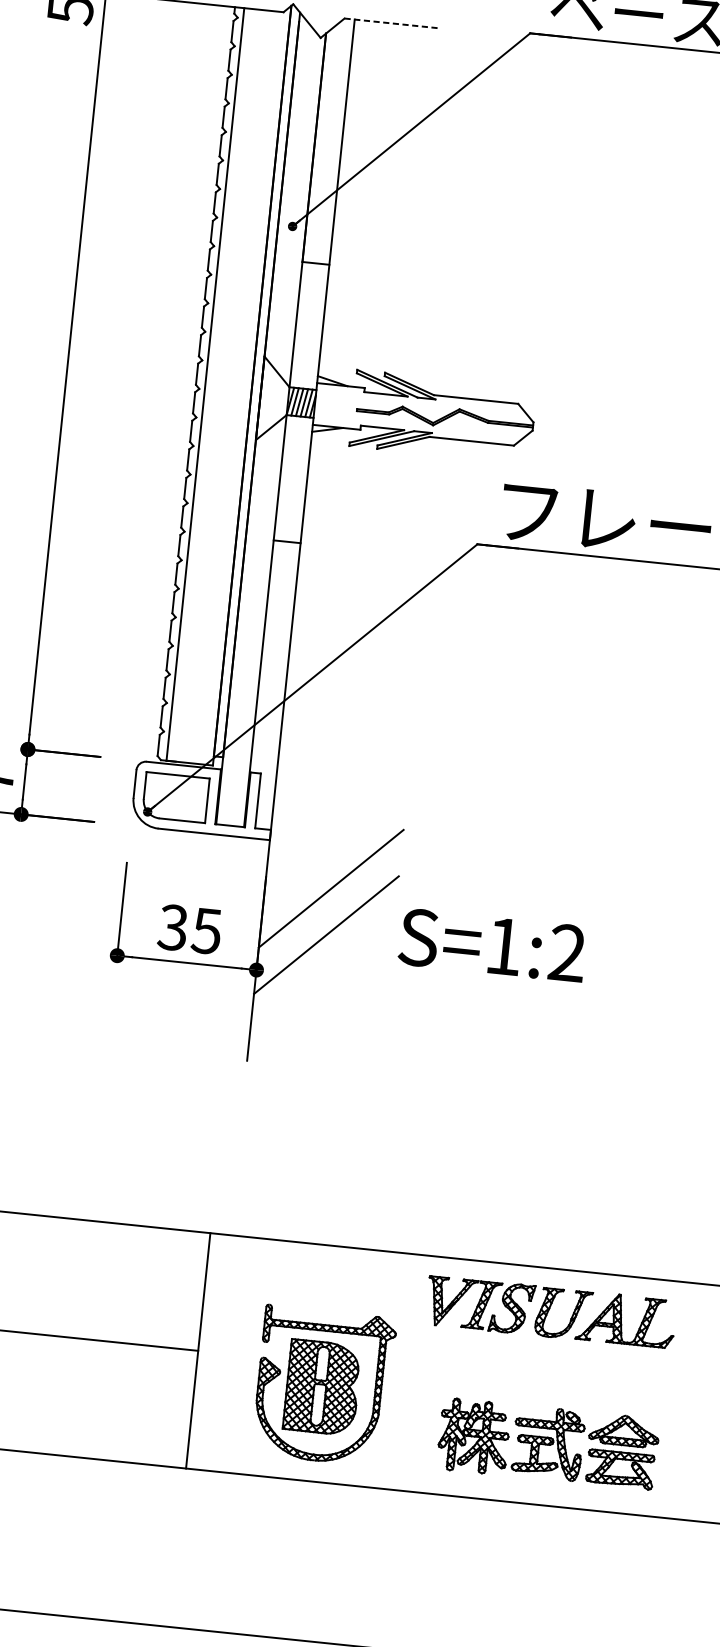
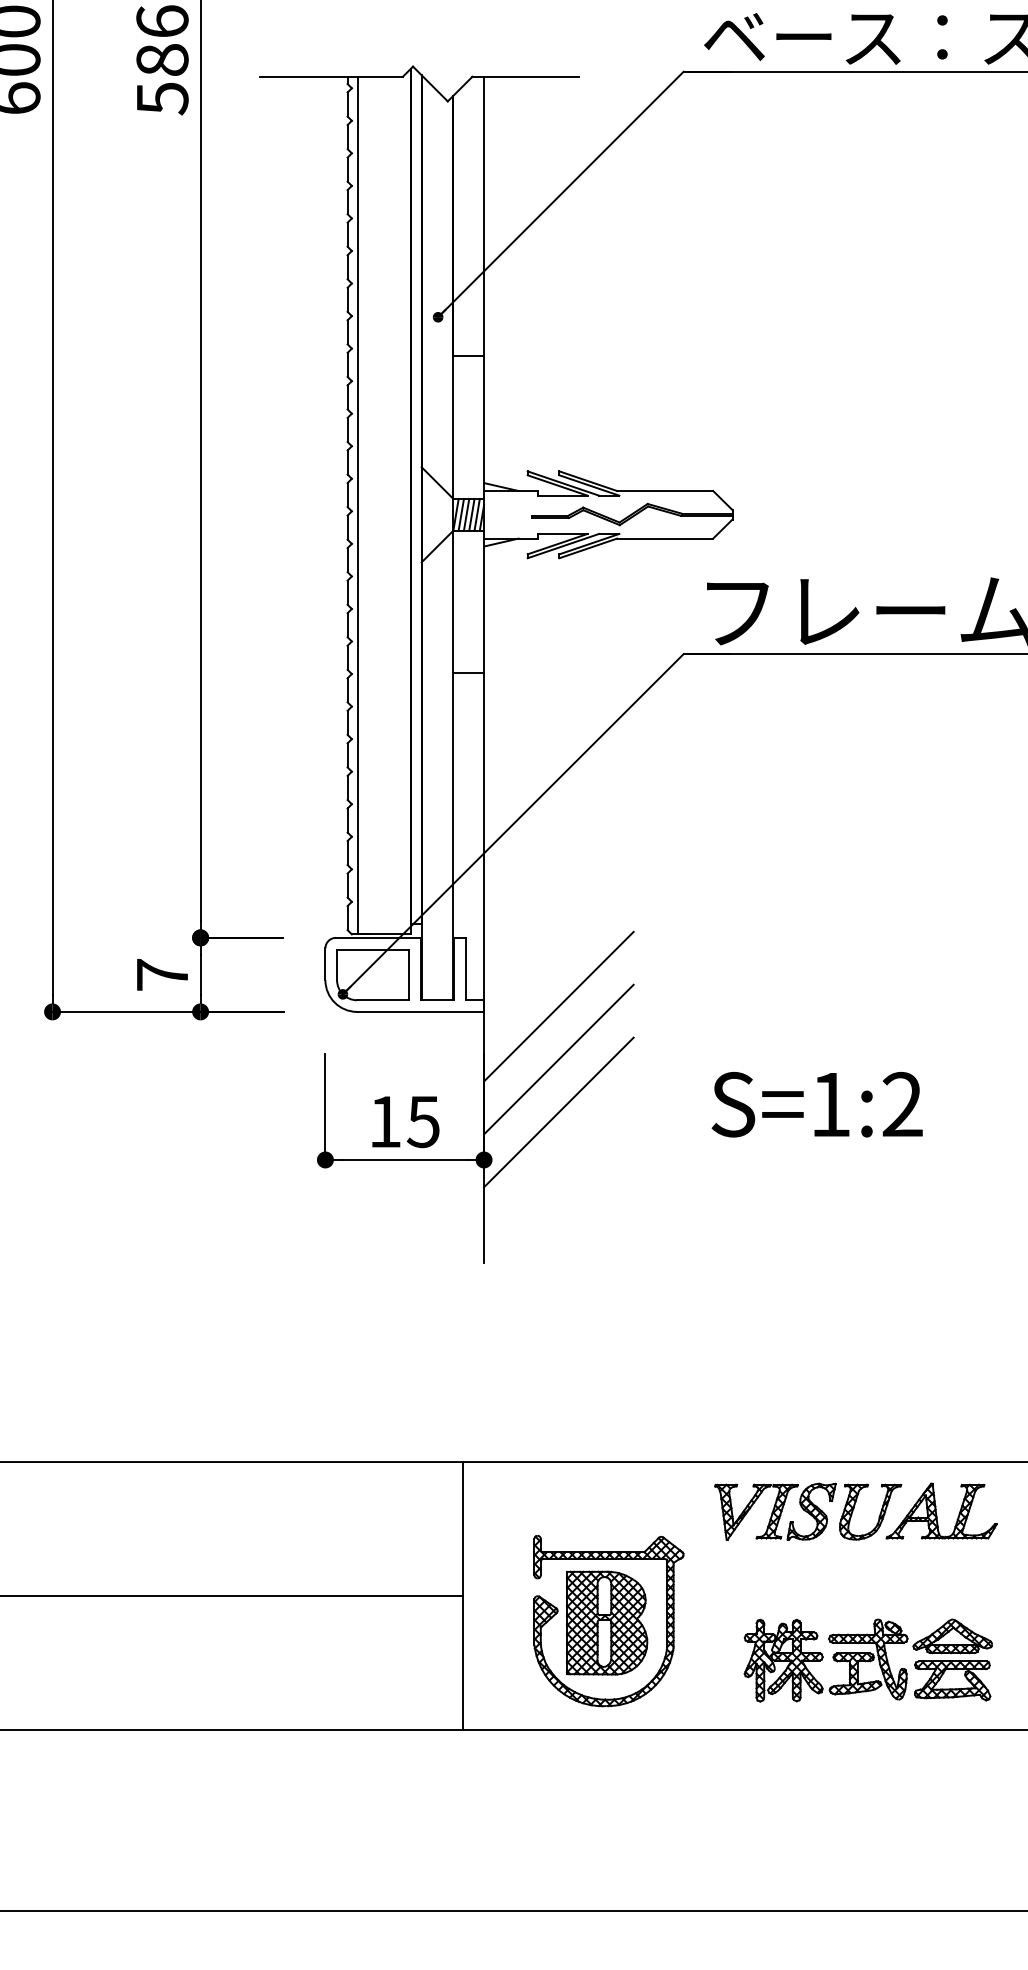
line: (391, 23) -> (526, 76), dashed -> solid
line: (335, 842) -> (558, 1006), added
text: (172, 927) -> (384, 1121), 35 -> 15
text: (491, 945) -> (816, 1104), moved

